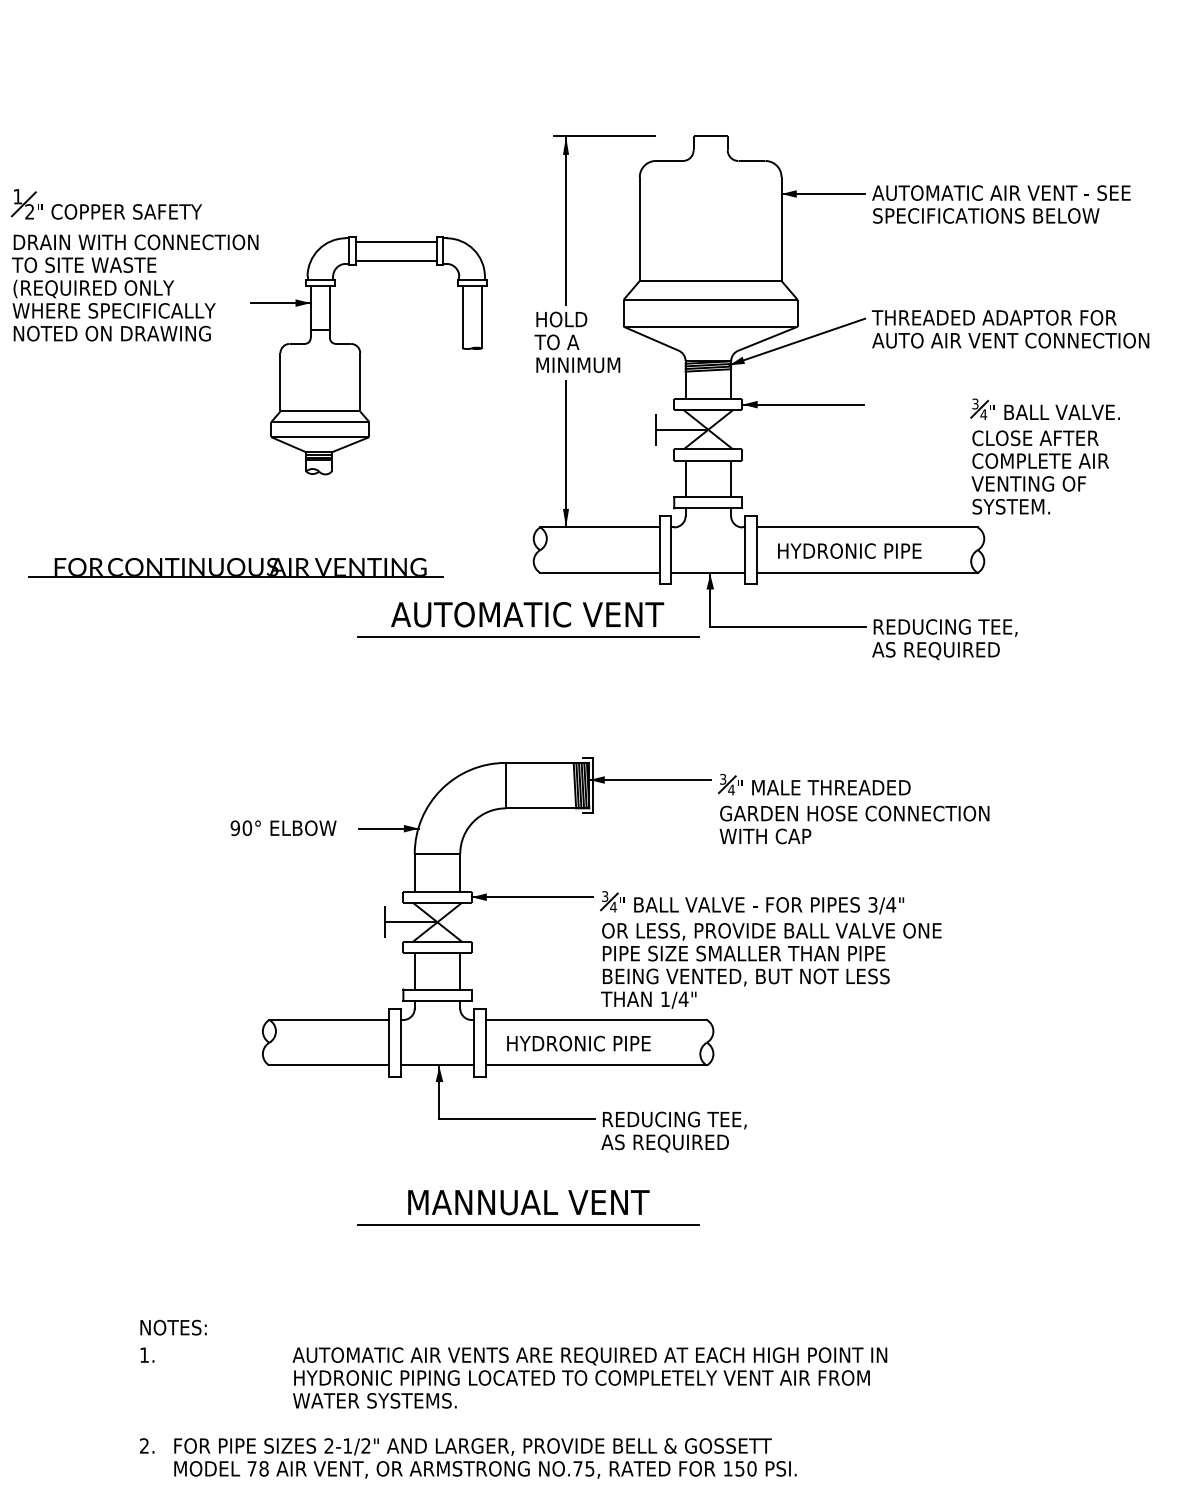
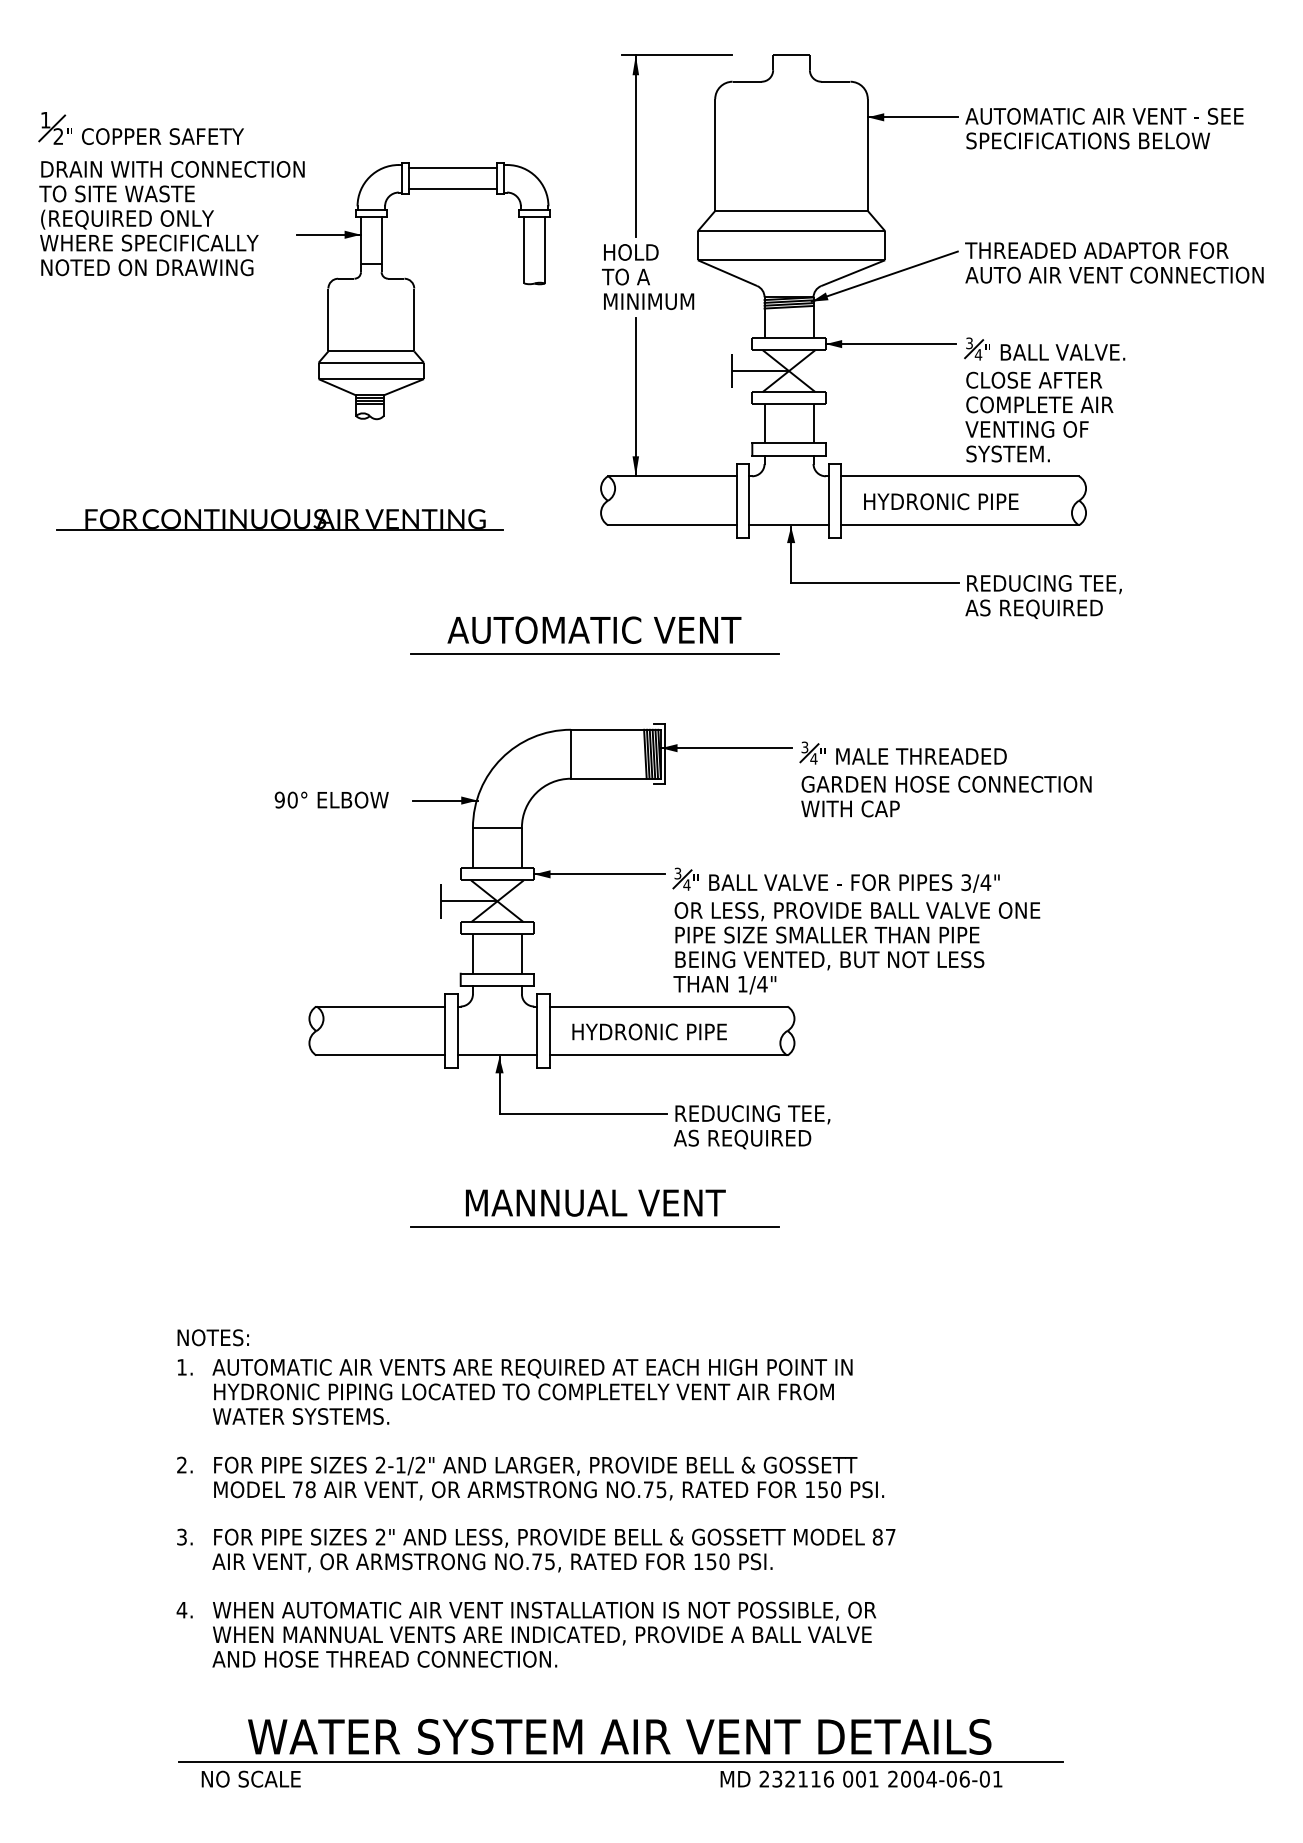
part: (1045, 456) -> (1044, 399), moved
part: (527, 619) -> (594, 635), moved
text: (589, 1377) -> (532, 1391), moved

